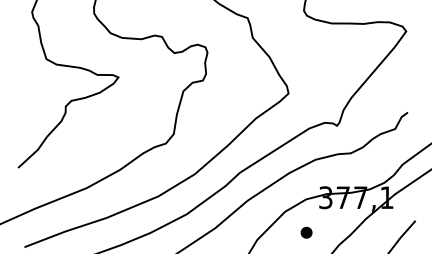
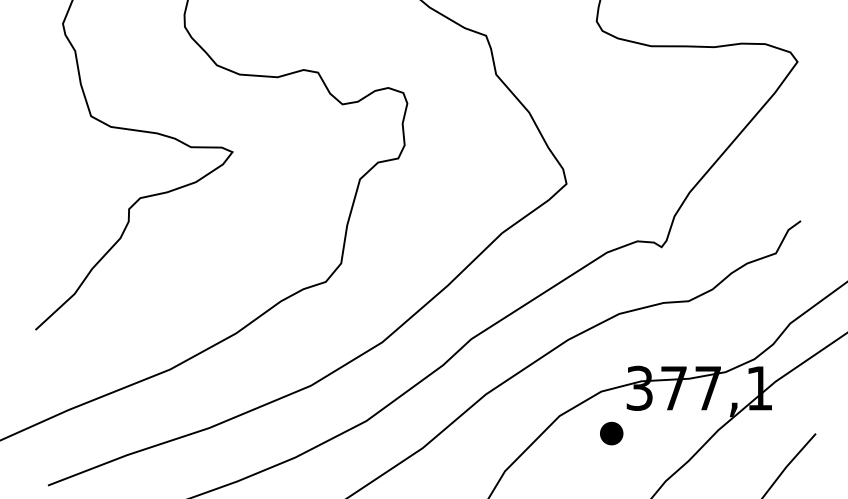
part: (306, 232) -> (611, 433), moved

